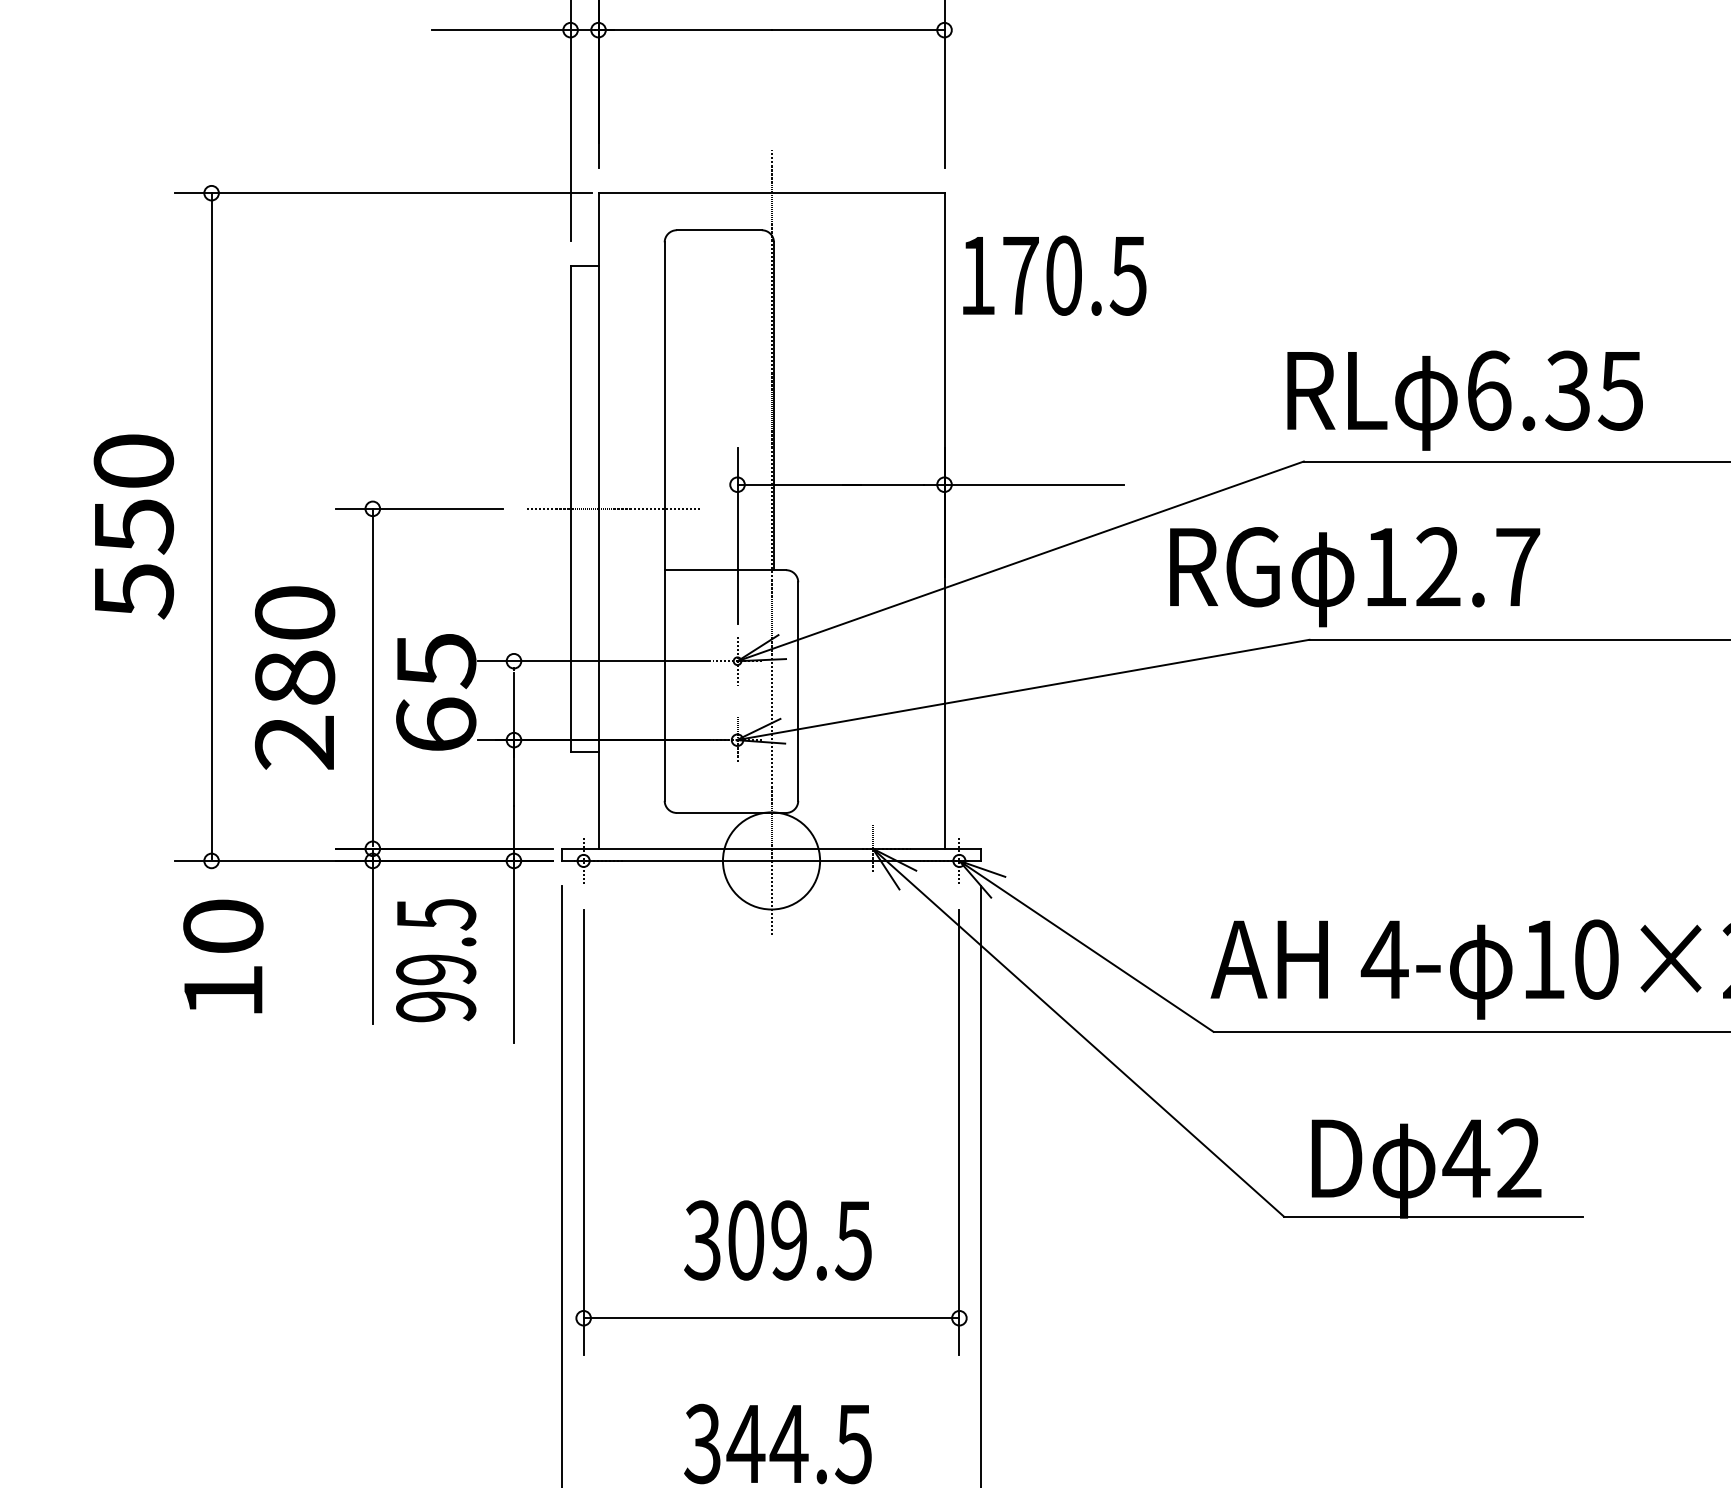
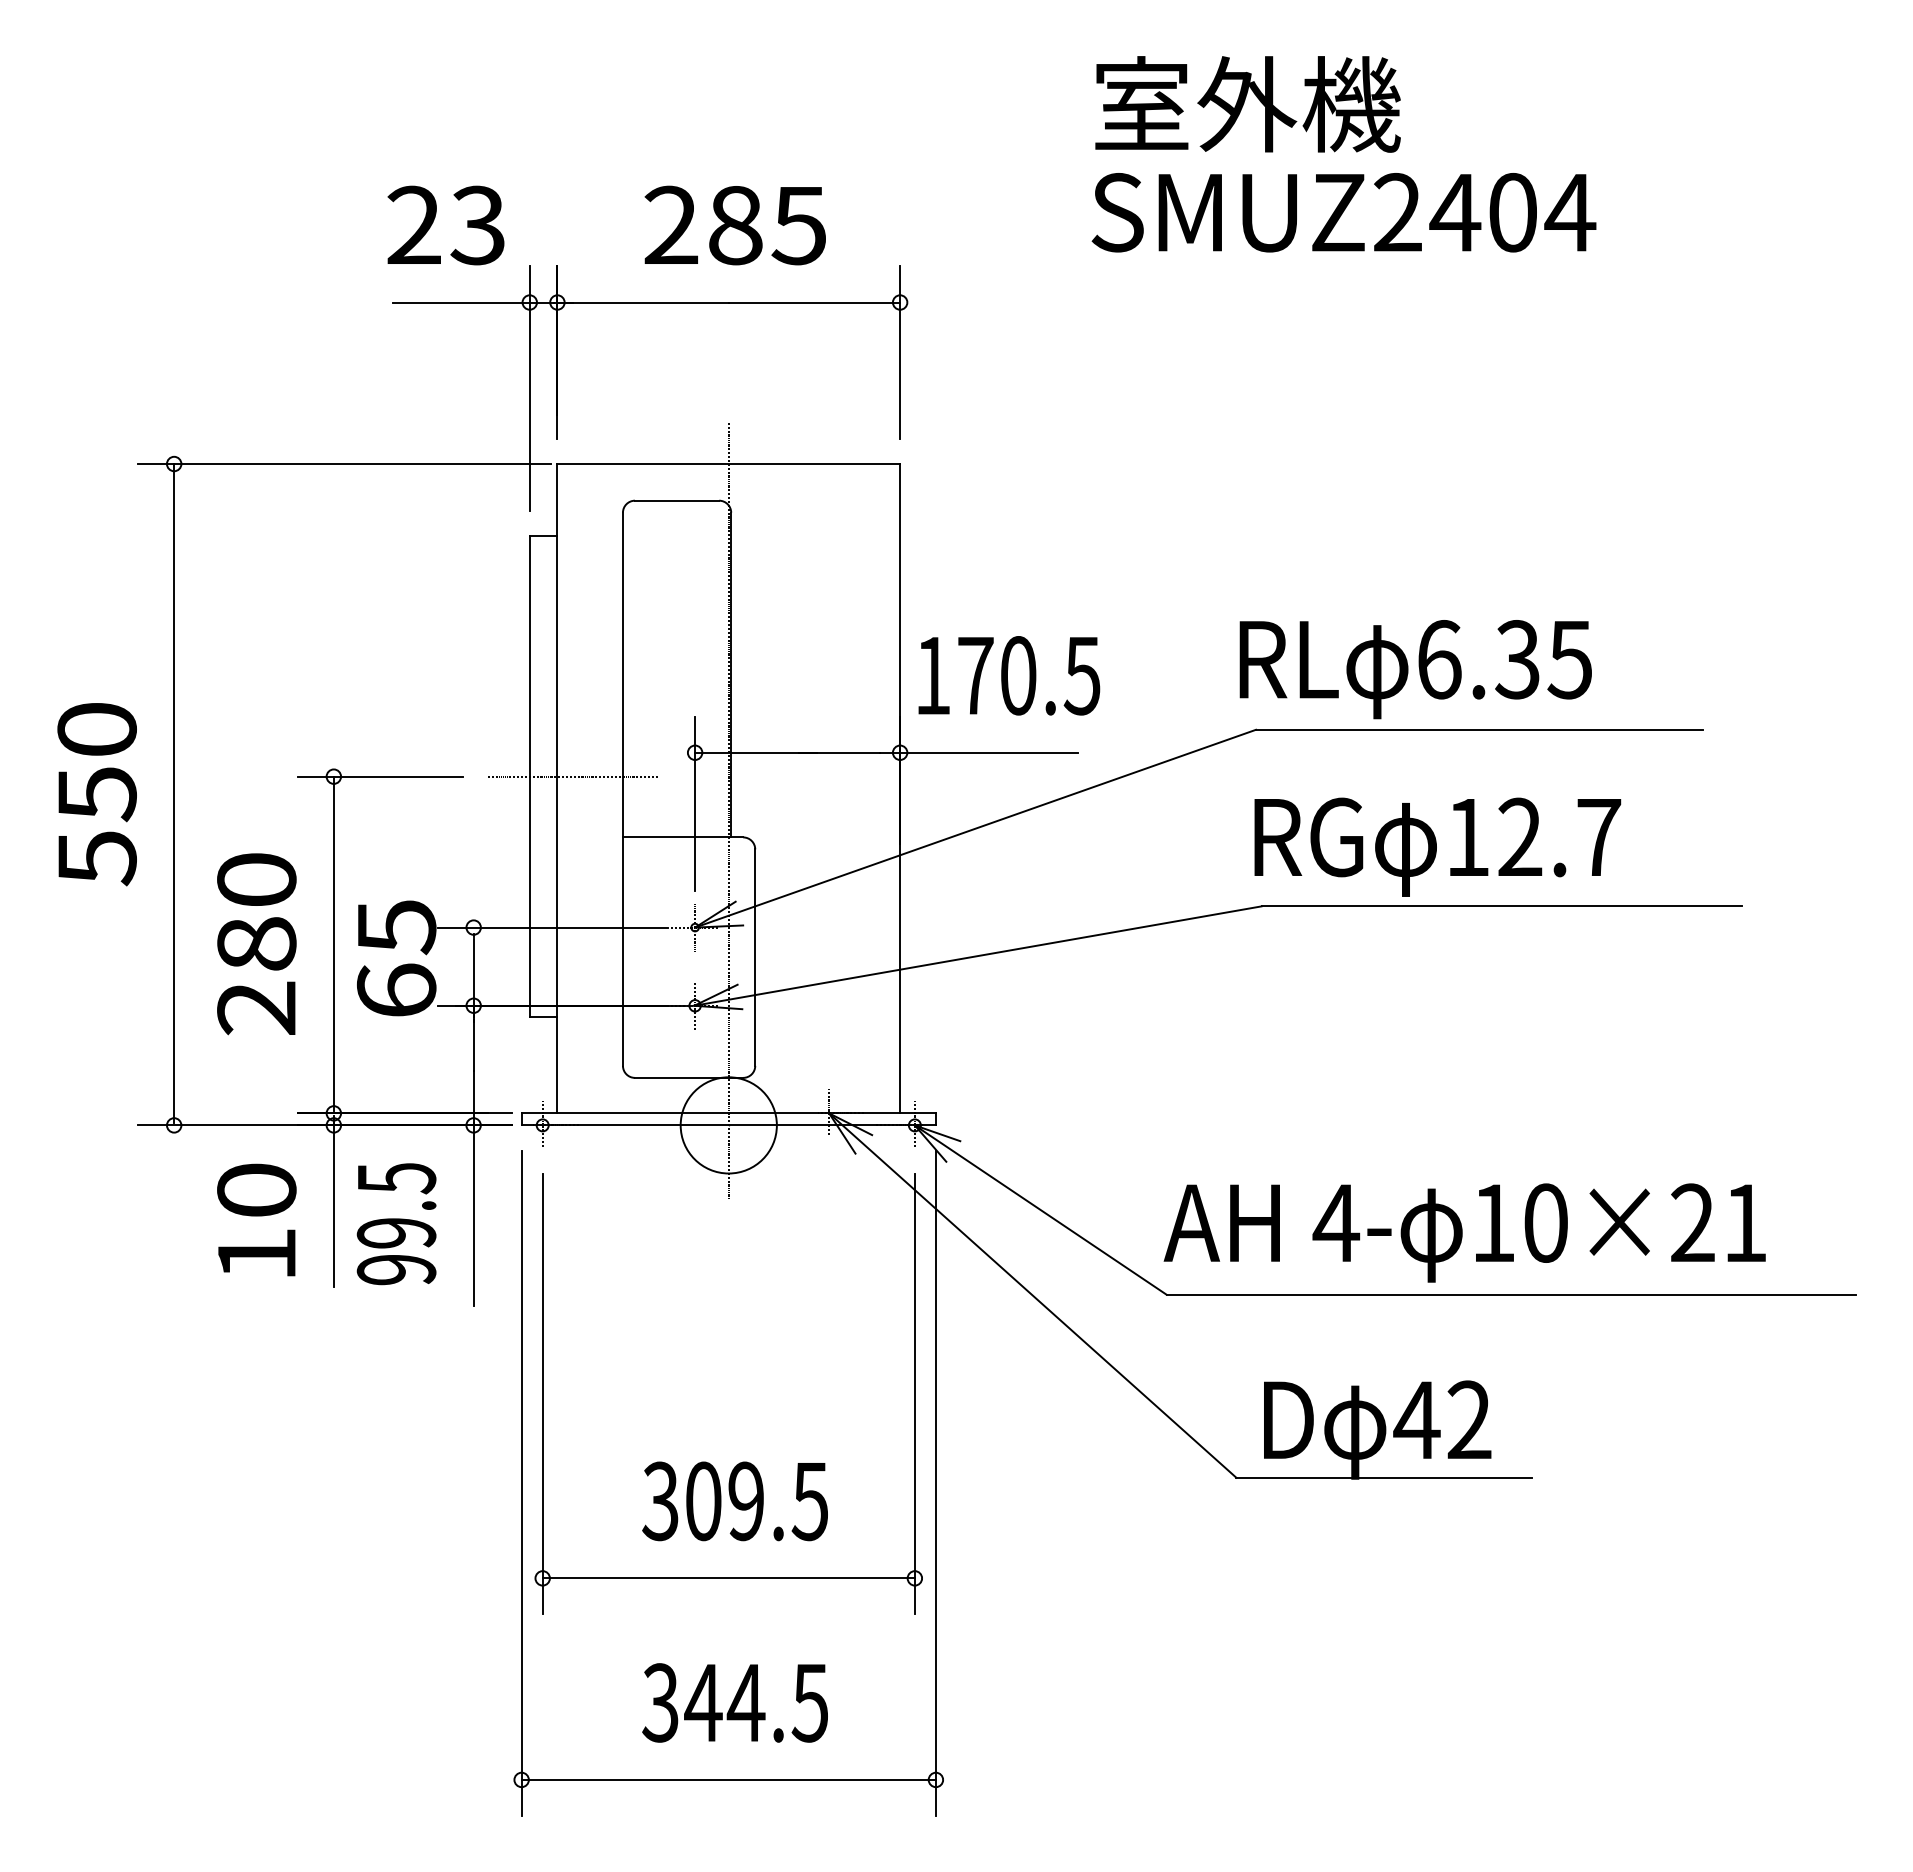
text: (1054, 275) -> (1009, 675), moved
text: (1354, 576) -> (1437, 846), moved
text: (223, 955) -> (256, 1219), moved

